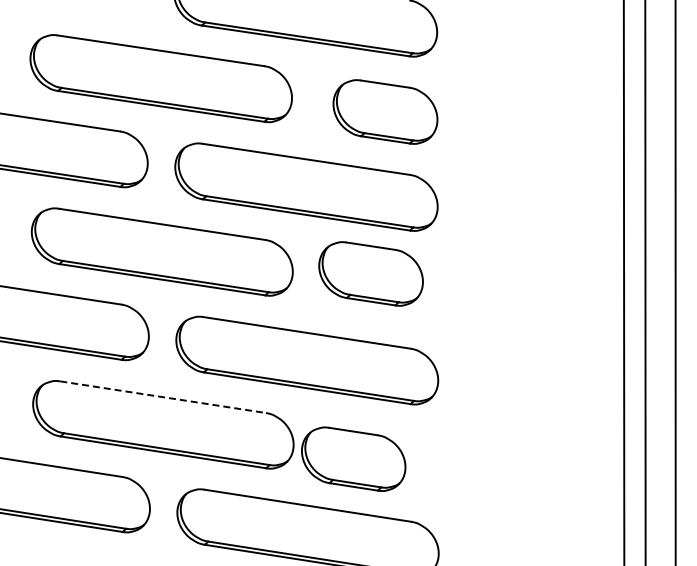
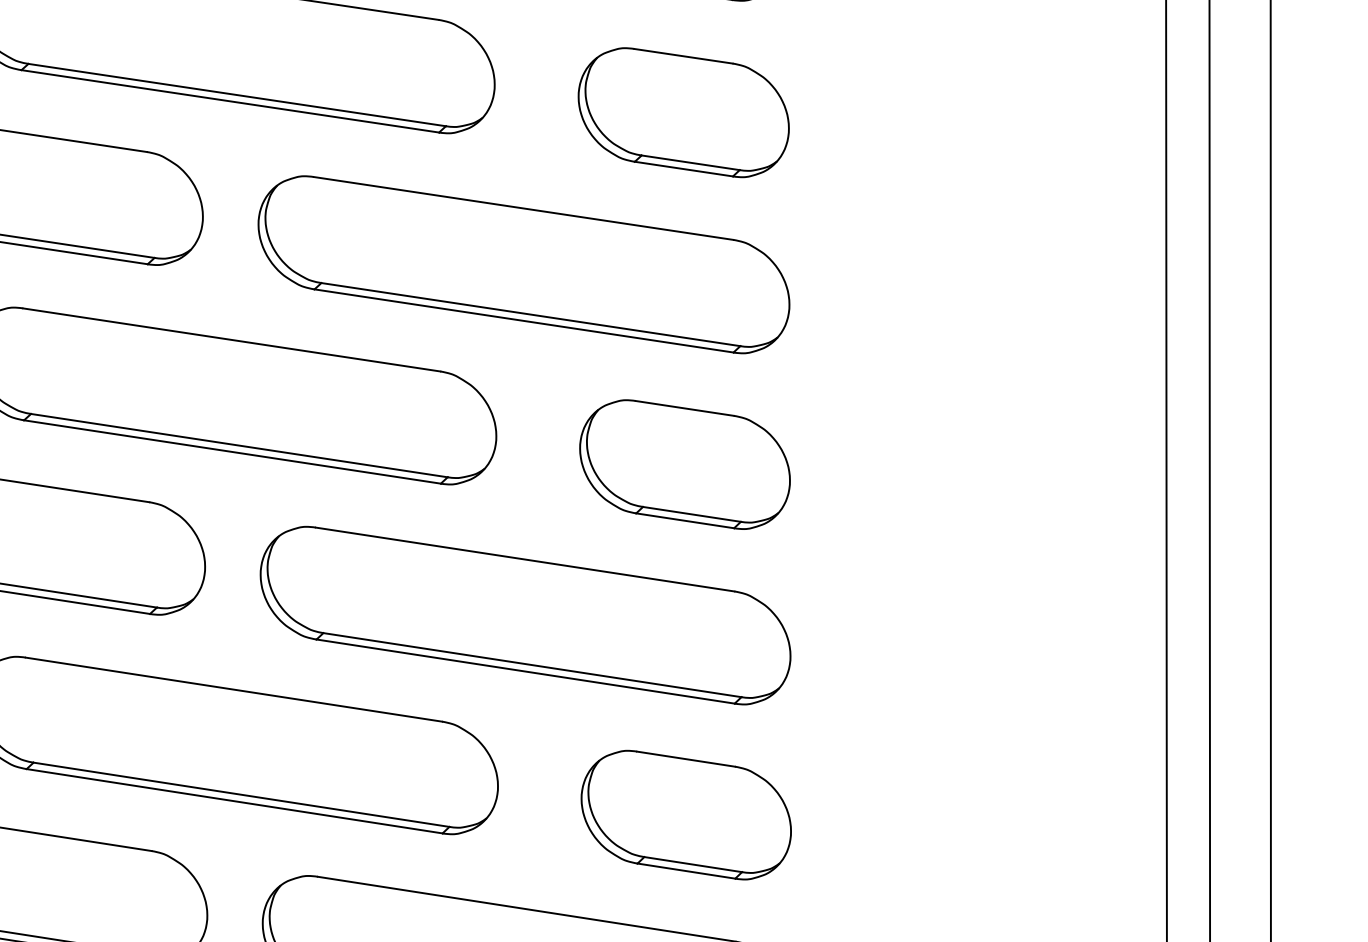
part: (370, 273) -> (683, 463), moved
line: (163, 397) -> (234, 690), dashed -> solid
part: (353, 458) -> (685, 813), moved

